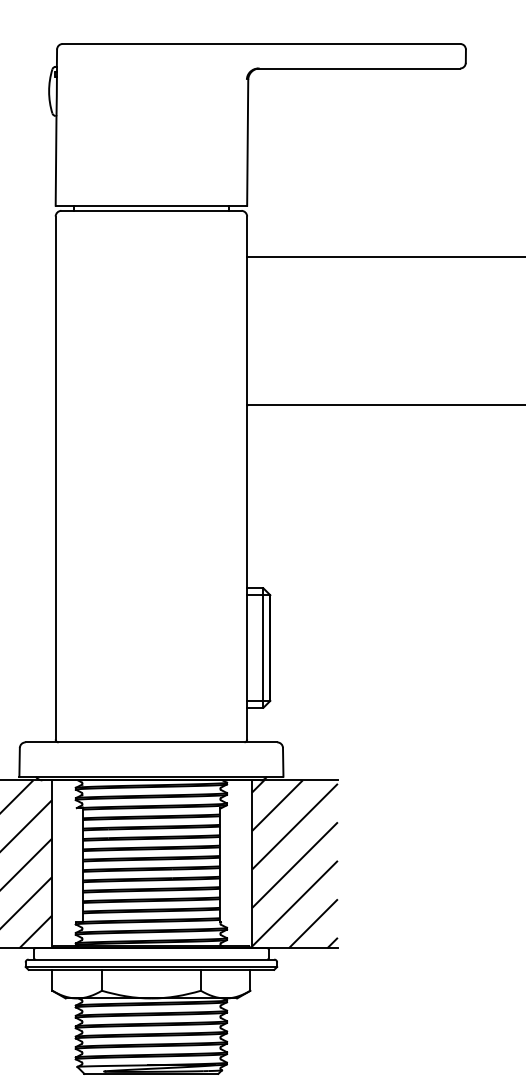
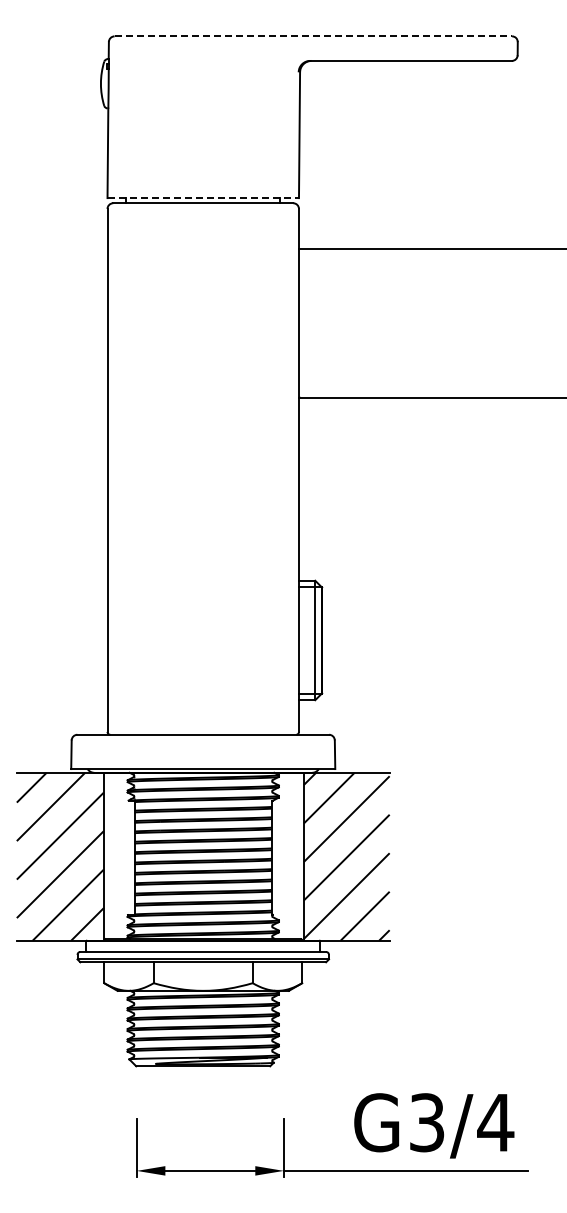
line: (261, 44) -> (313, 36), solid -> dashed
line: (151, 206) -> (203, 198), solid -> dashed

